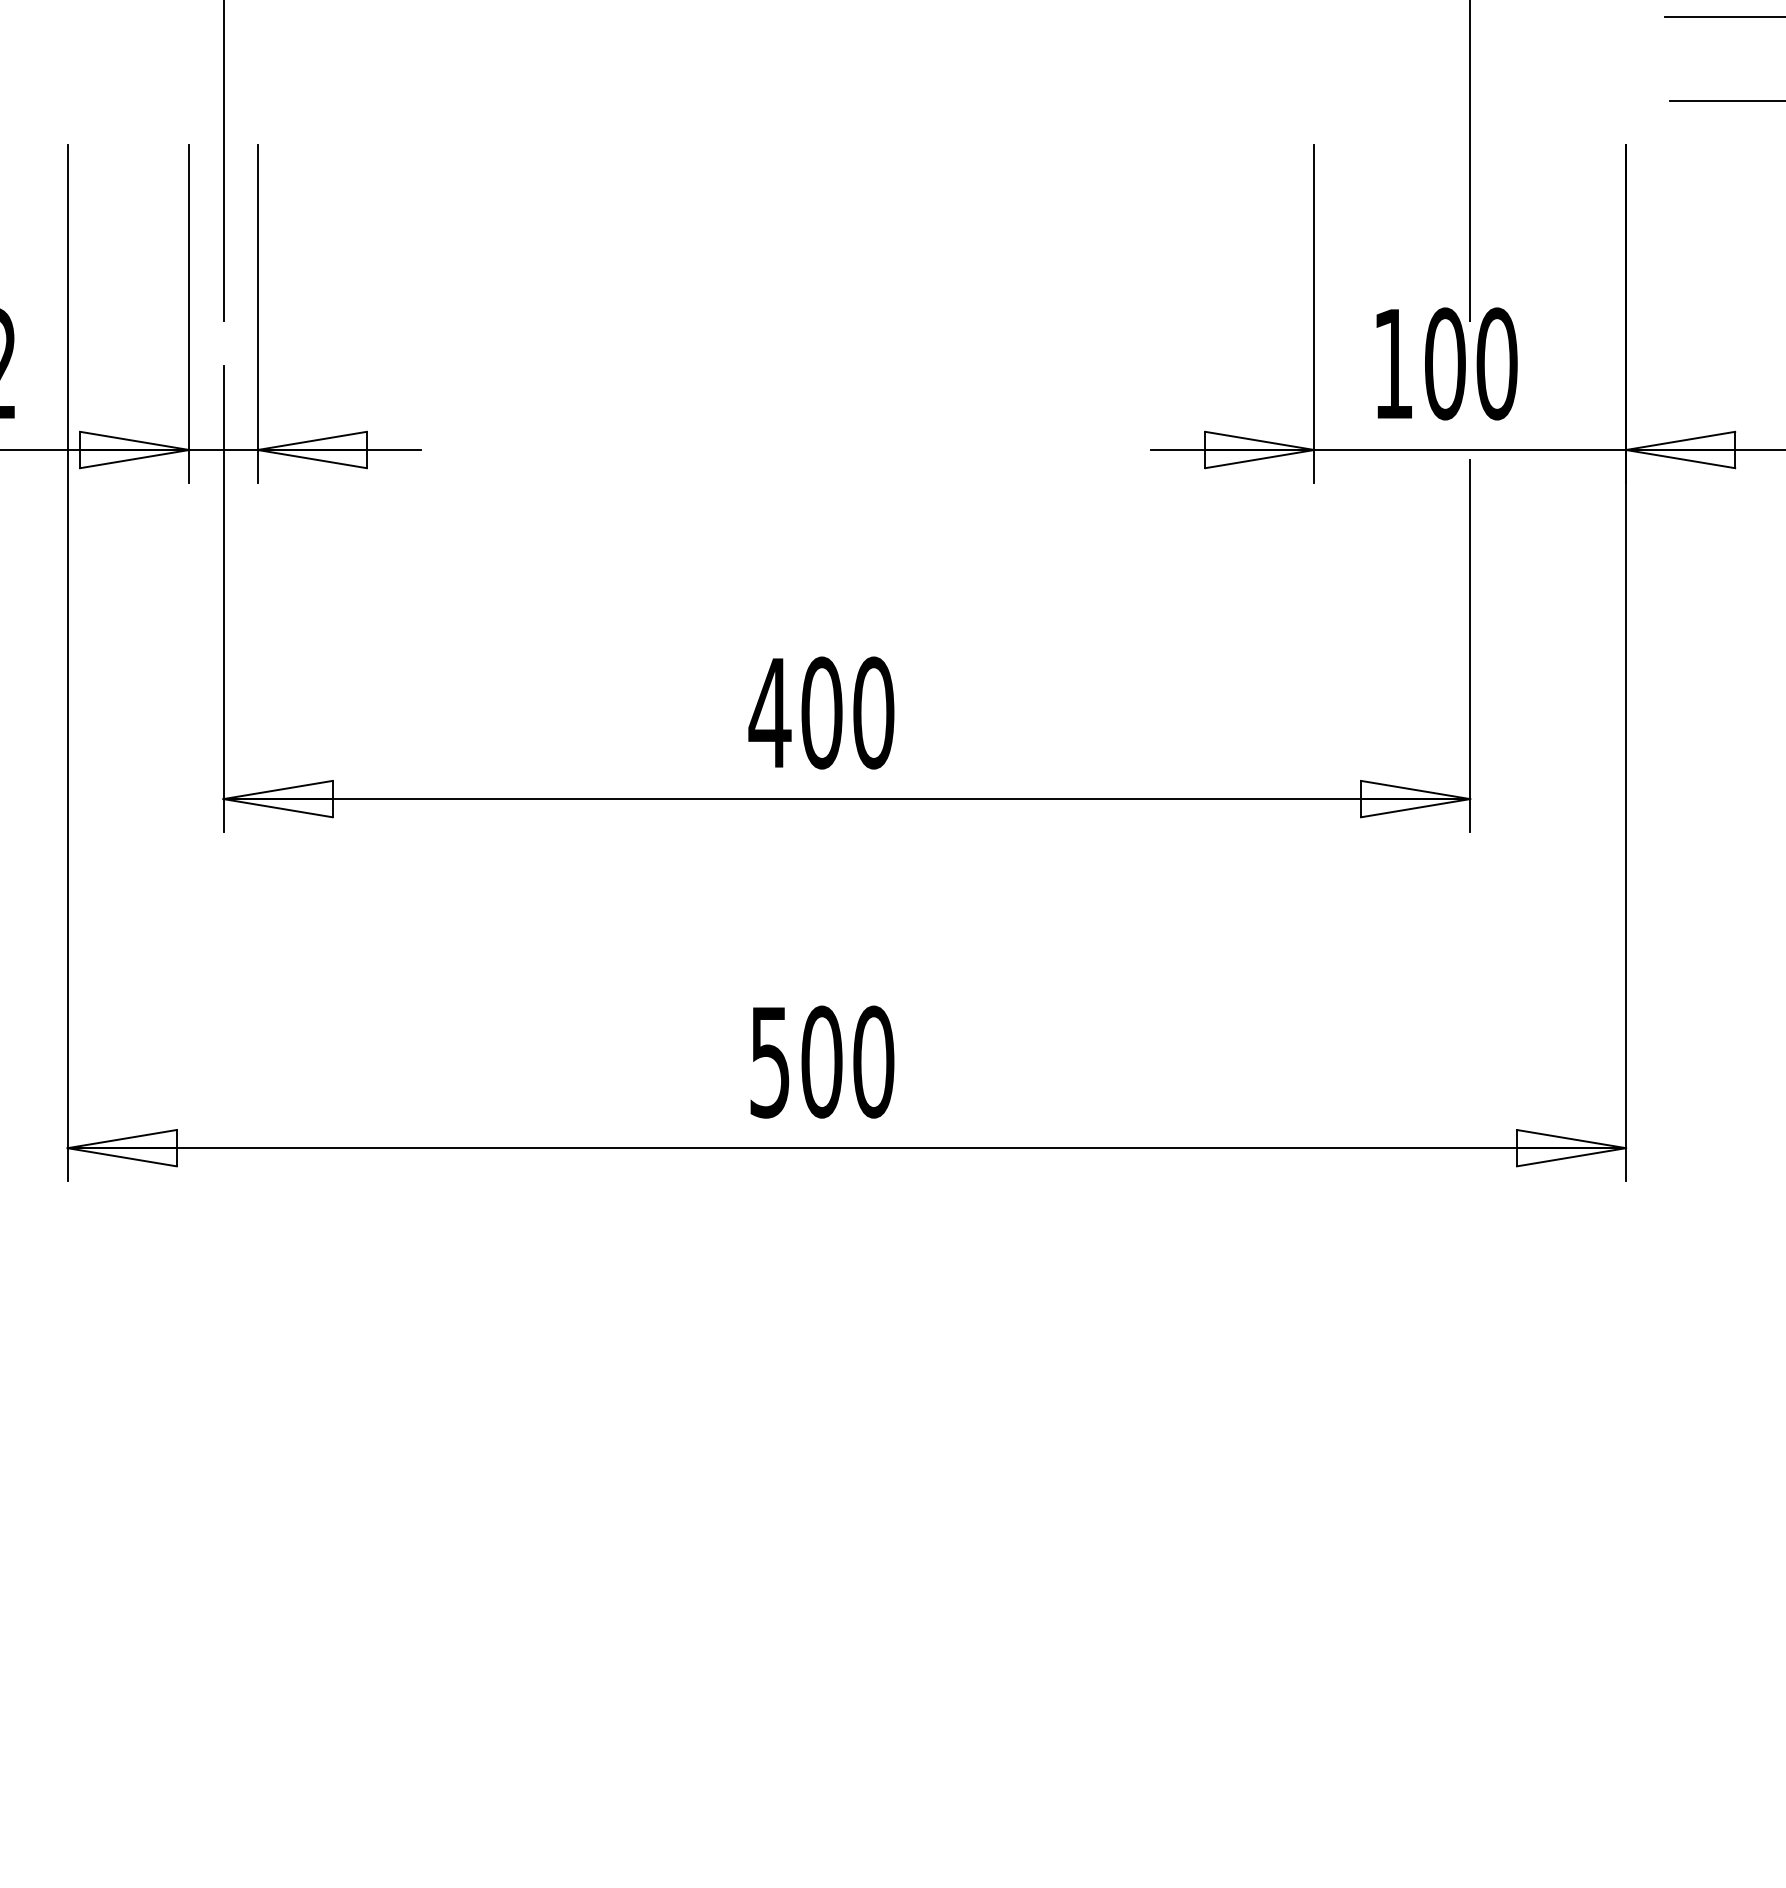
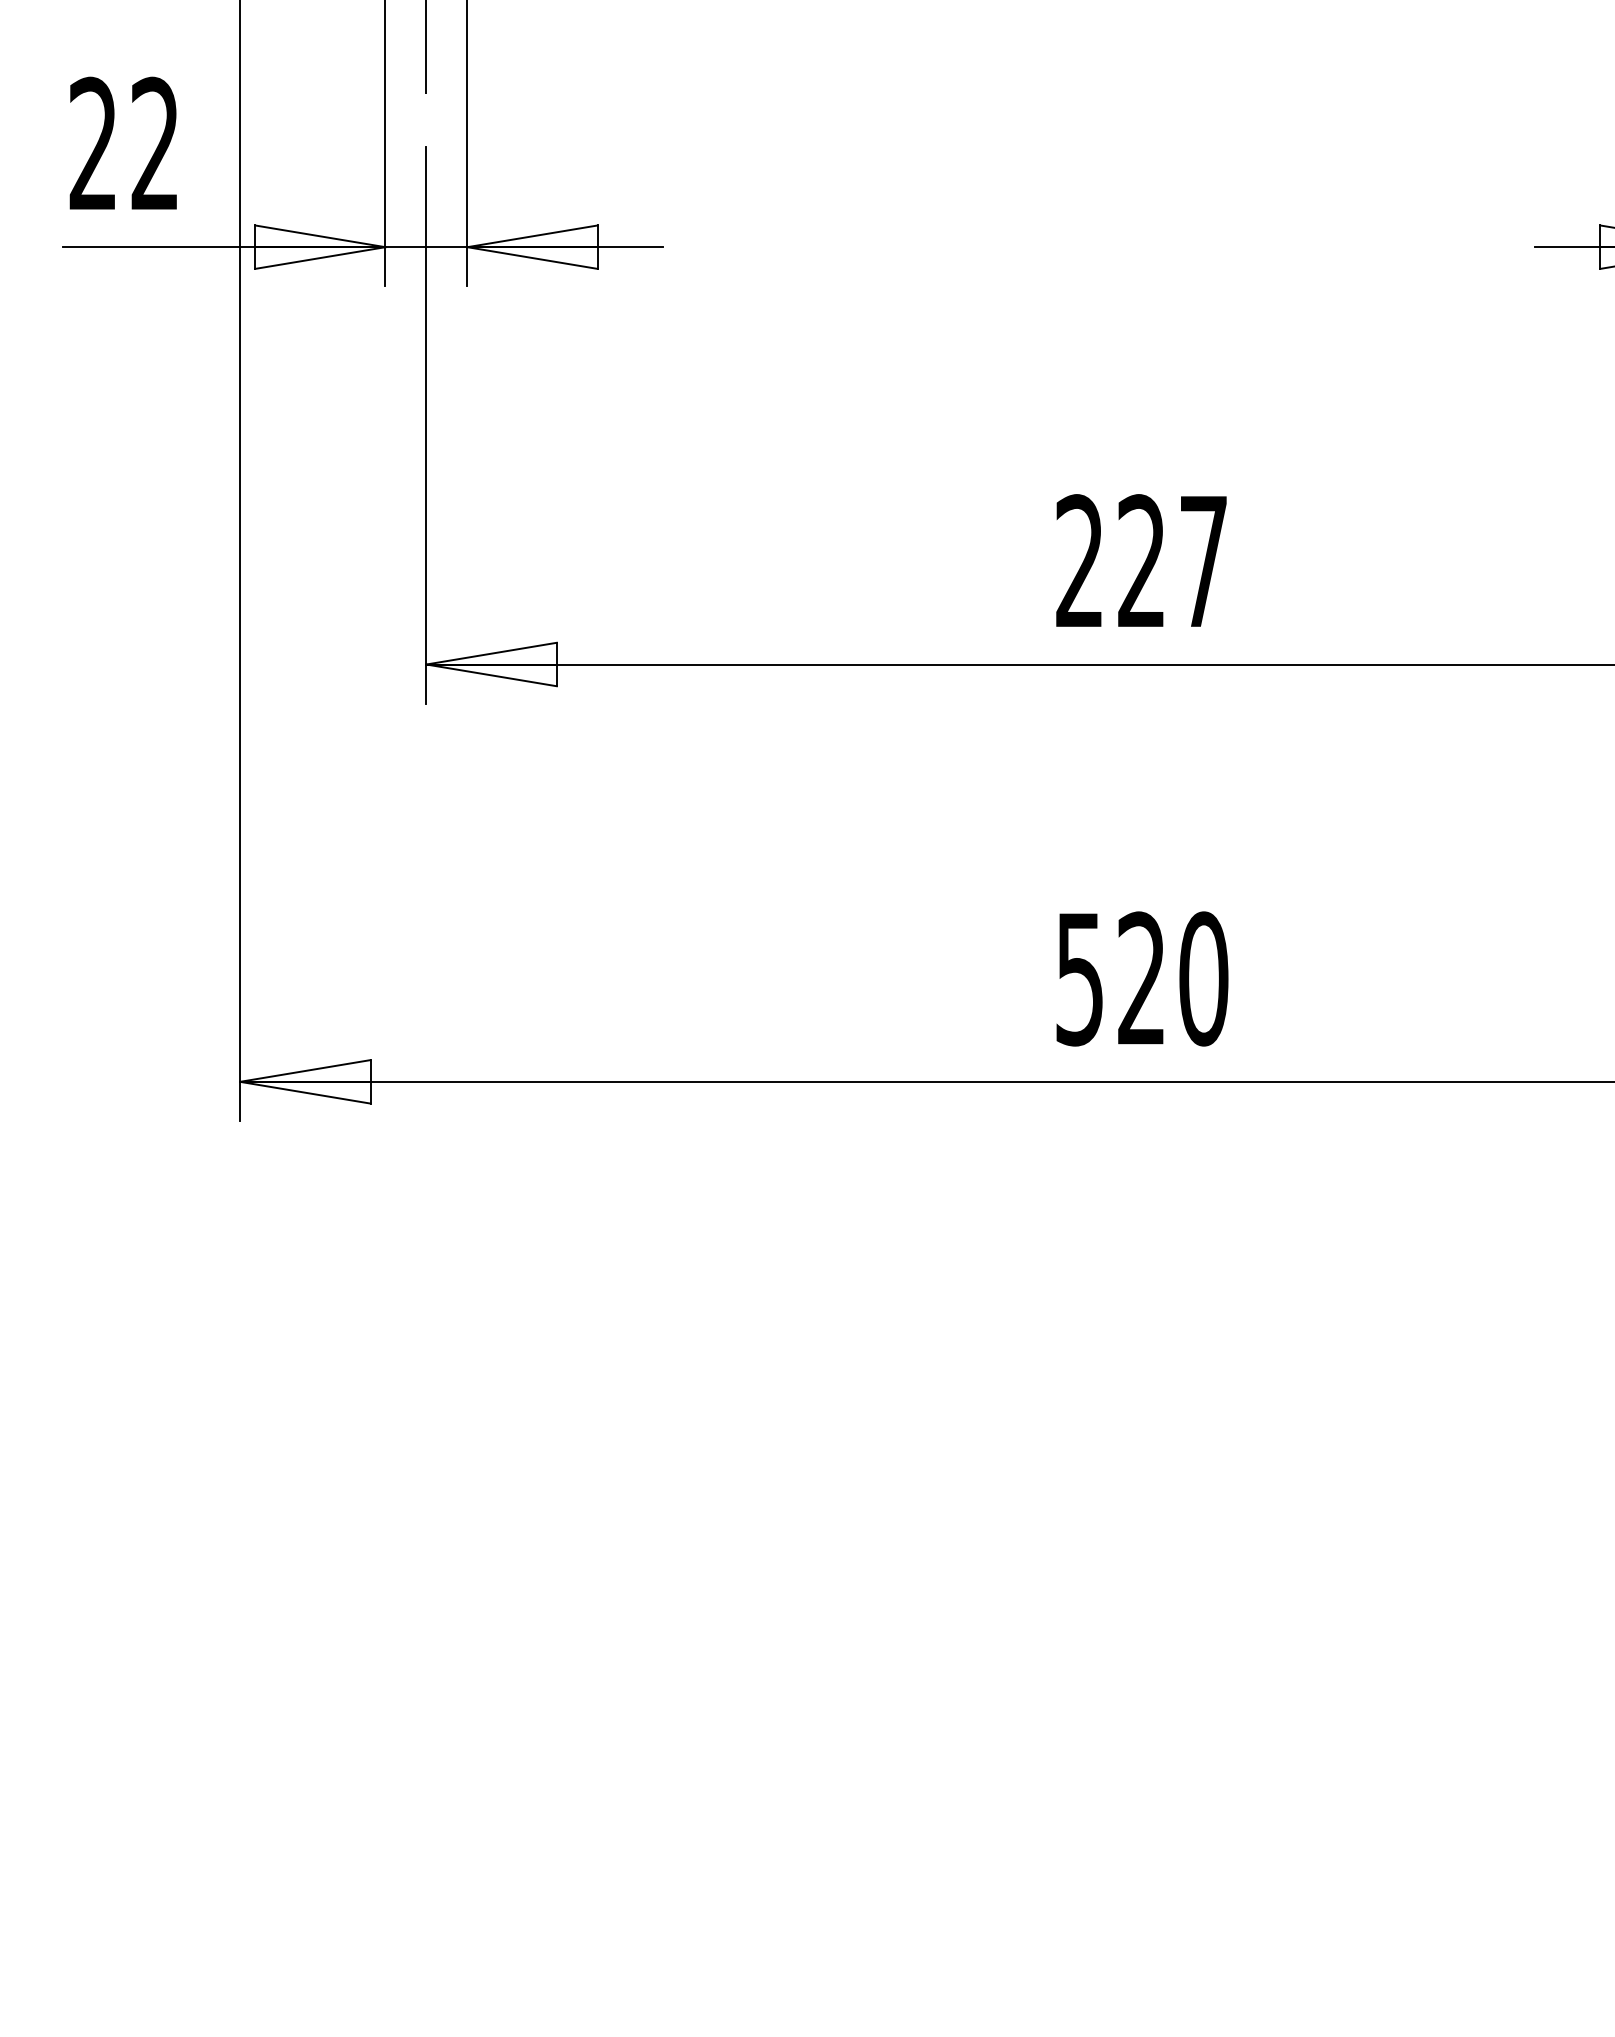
text: (821, 712) -> (1141, 560), 400 -> 227
text: (821, 1061) -> (1141, 978), 500 -> 520

